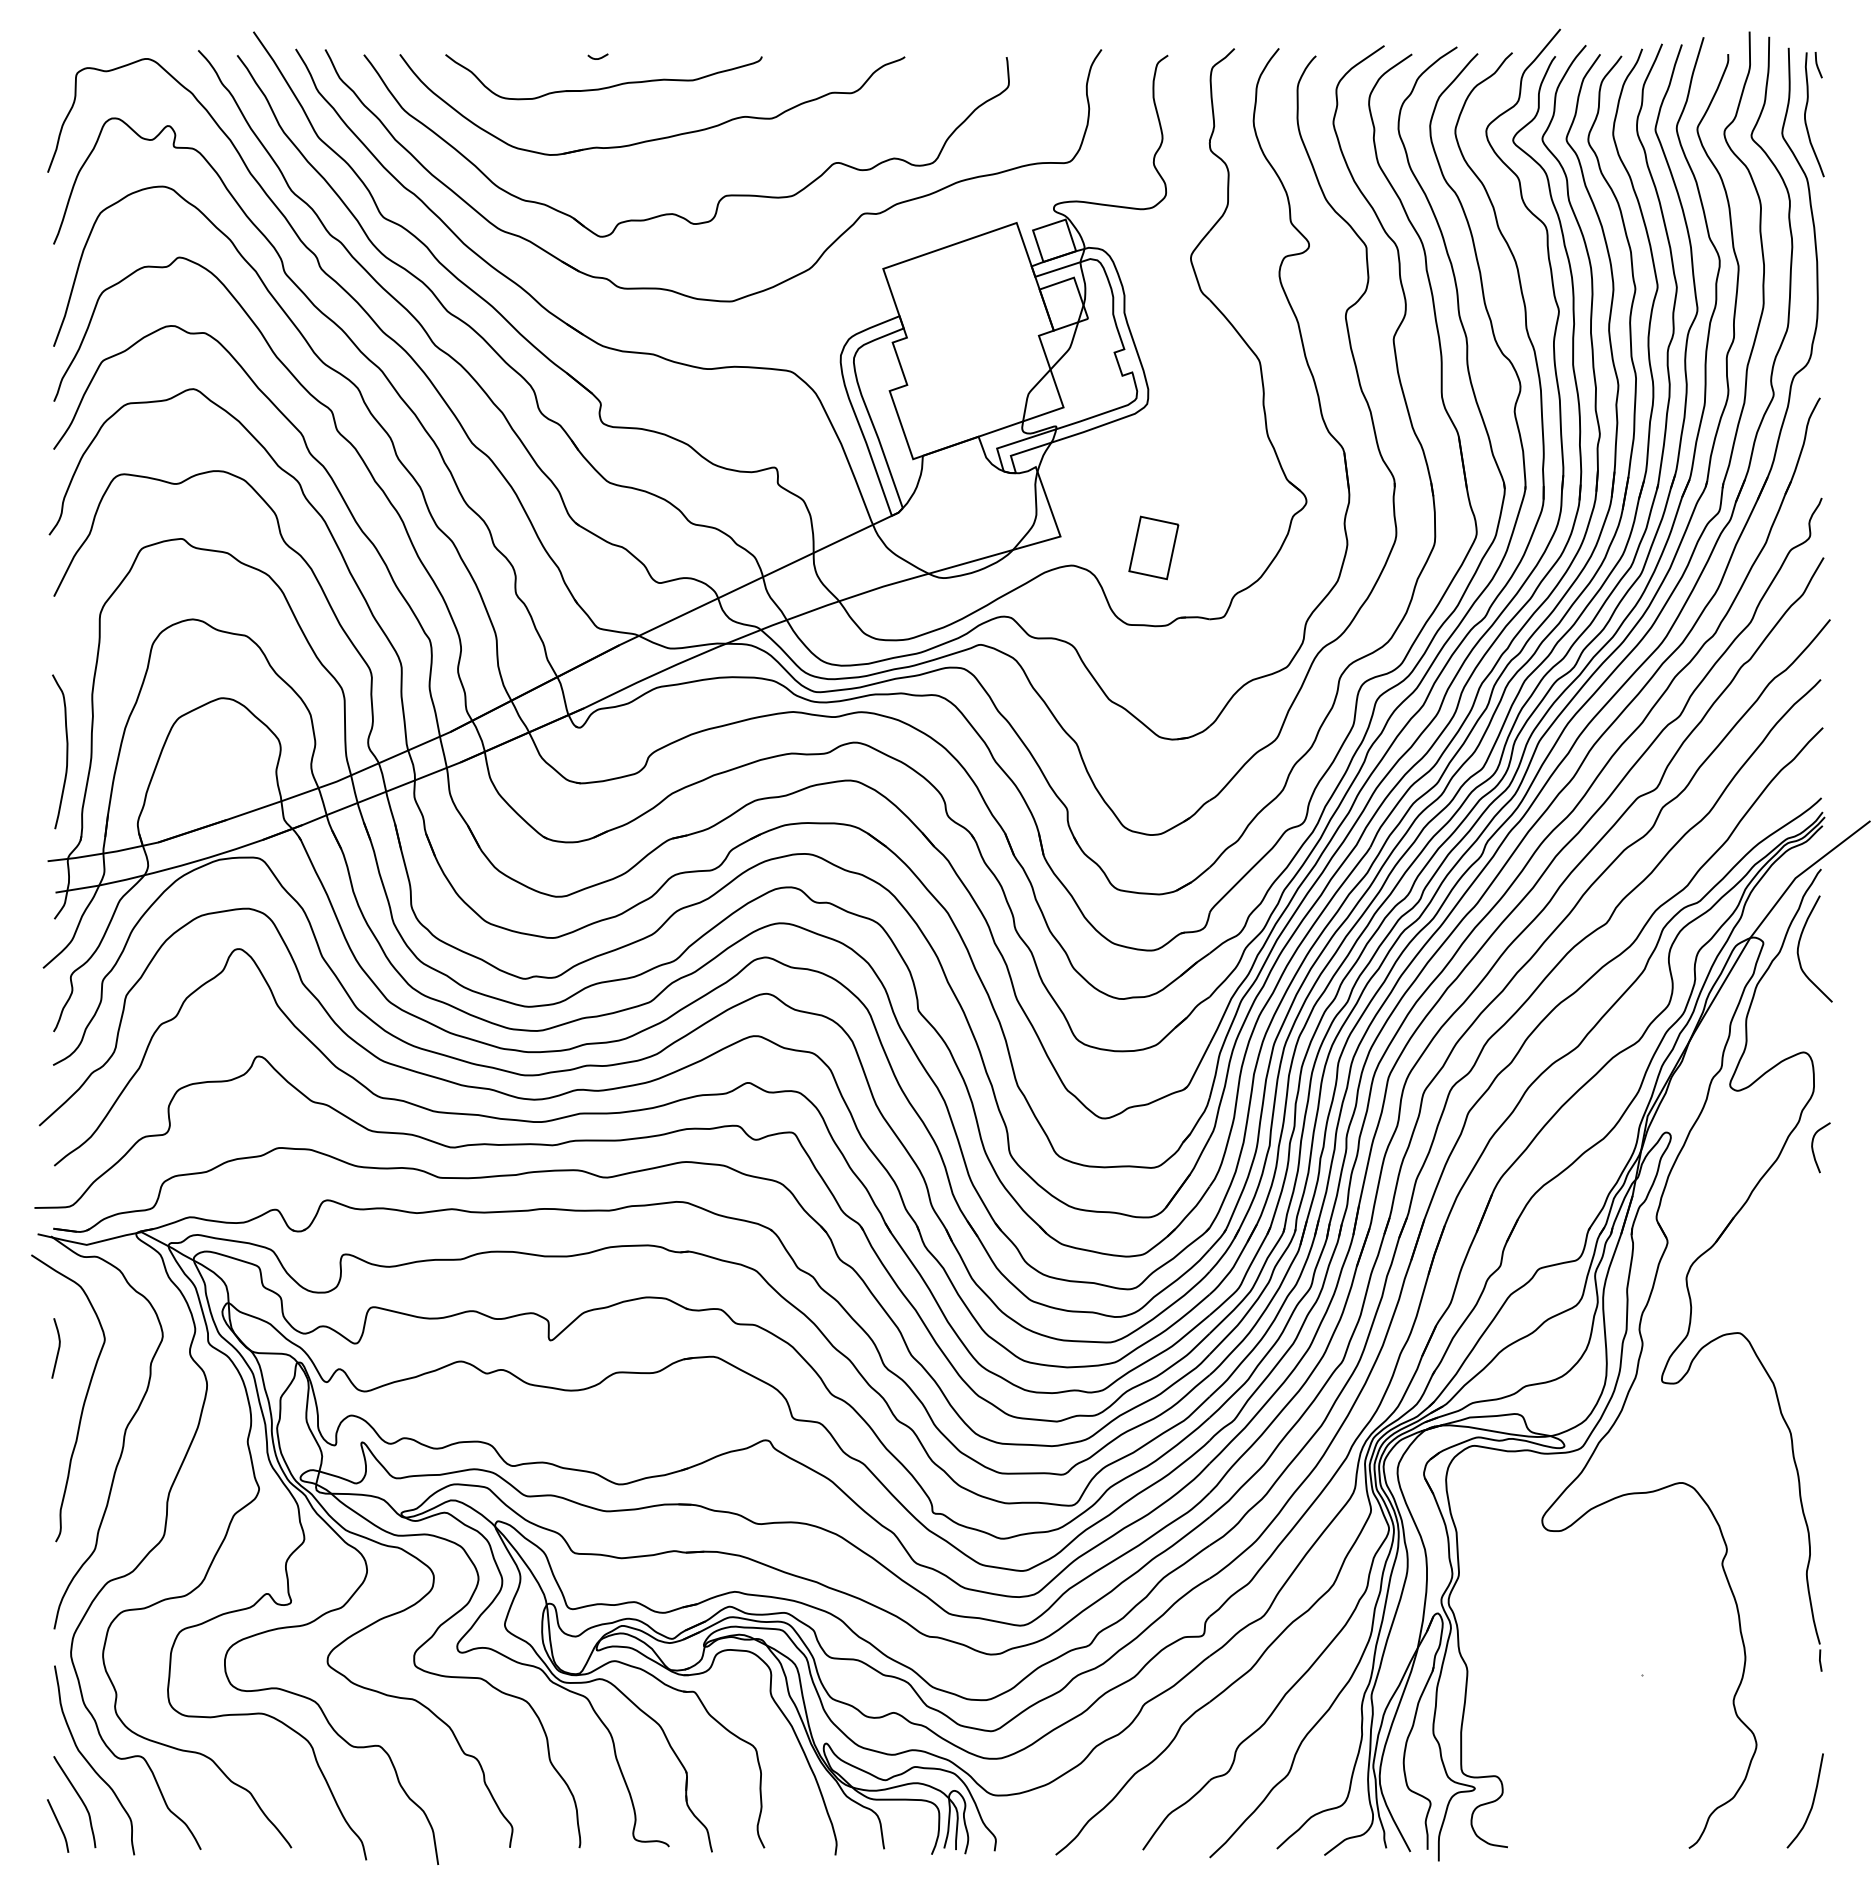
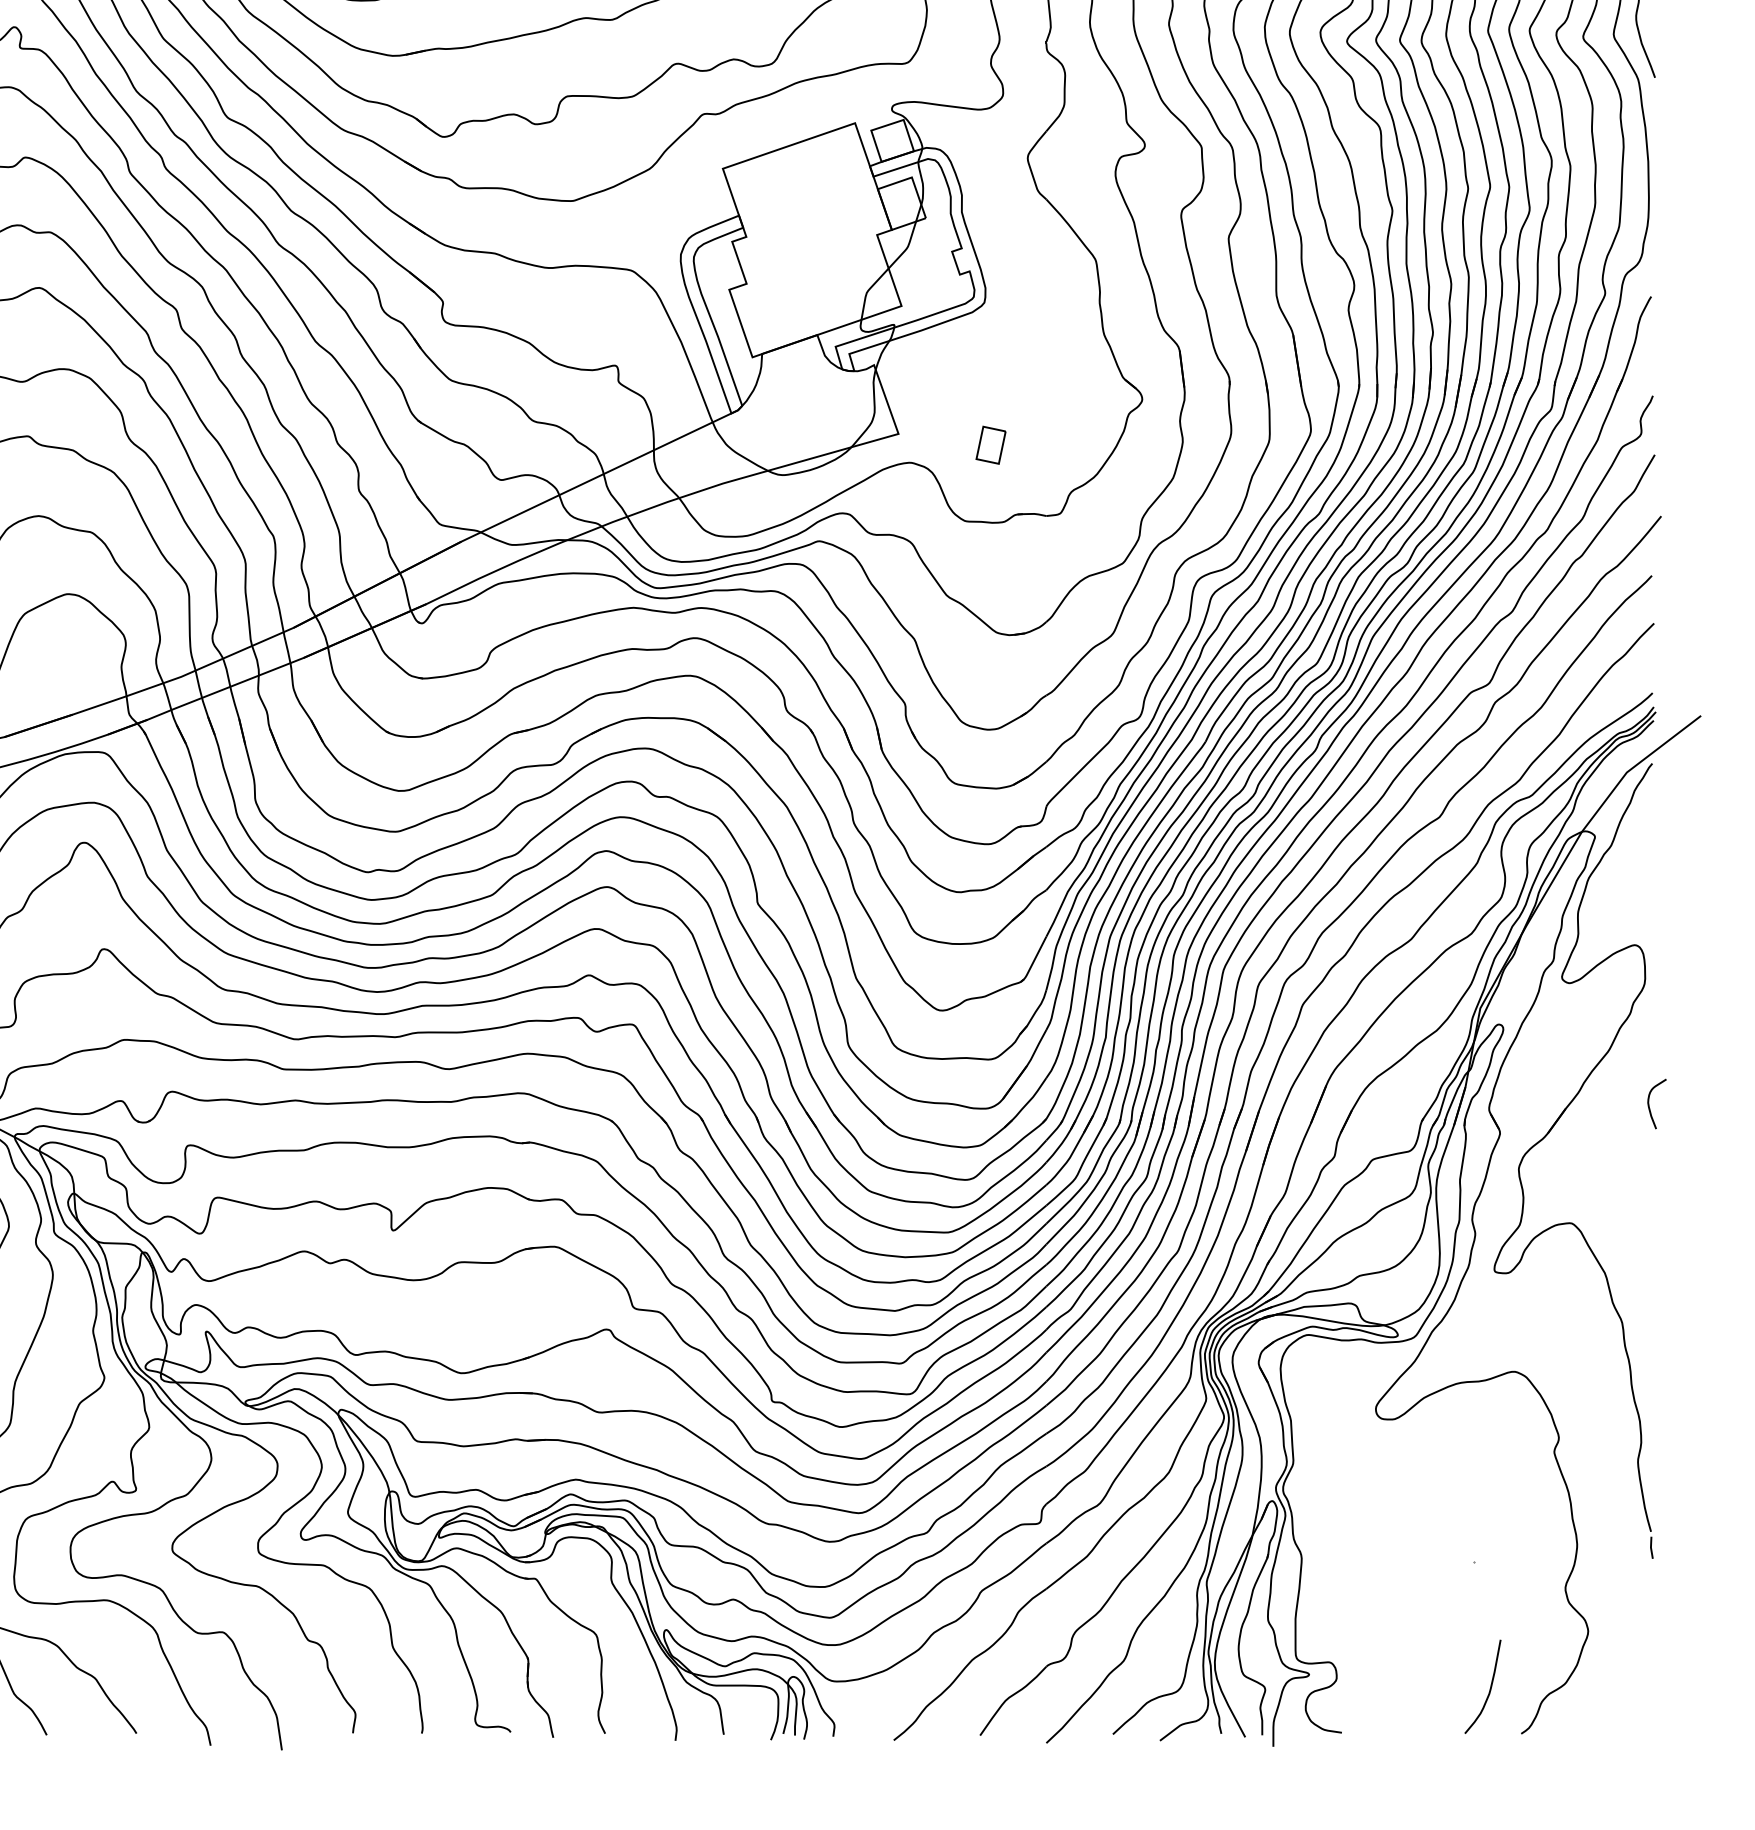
part: (1153, 547) -> (990, 444), size x0.6
curve: (1799, 946) -> (1630, 840), removed
curve: (1813, 1147) -> (1649, 1103), moved
curve: (1812, 1800) -> (1490, 1686), moved

